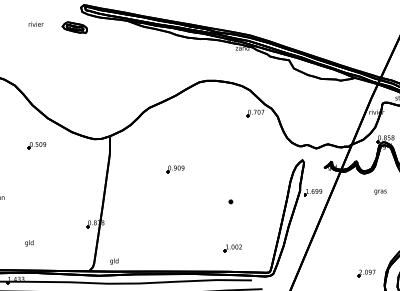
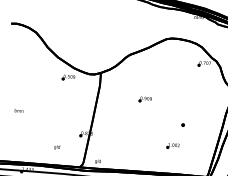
part: (36, 145) -> (68, 77), moved
text: (29, 243) -> (57, 147), moved
part: (232, 248) -> (172, 146), moved

